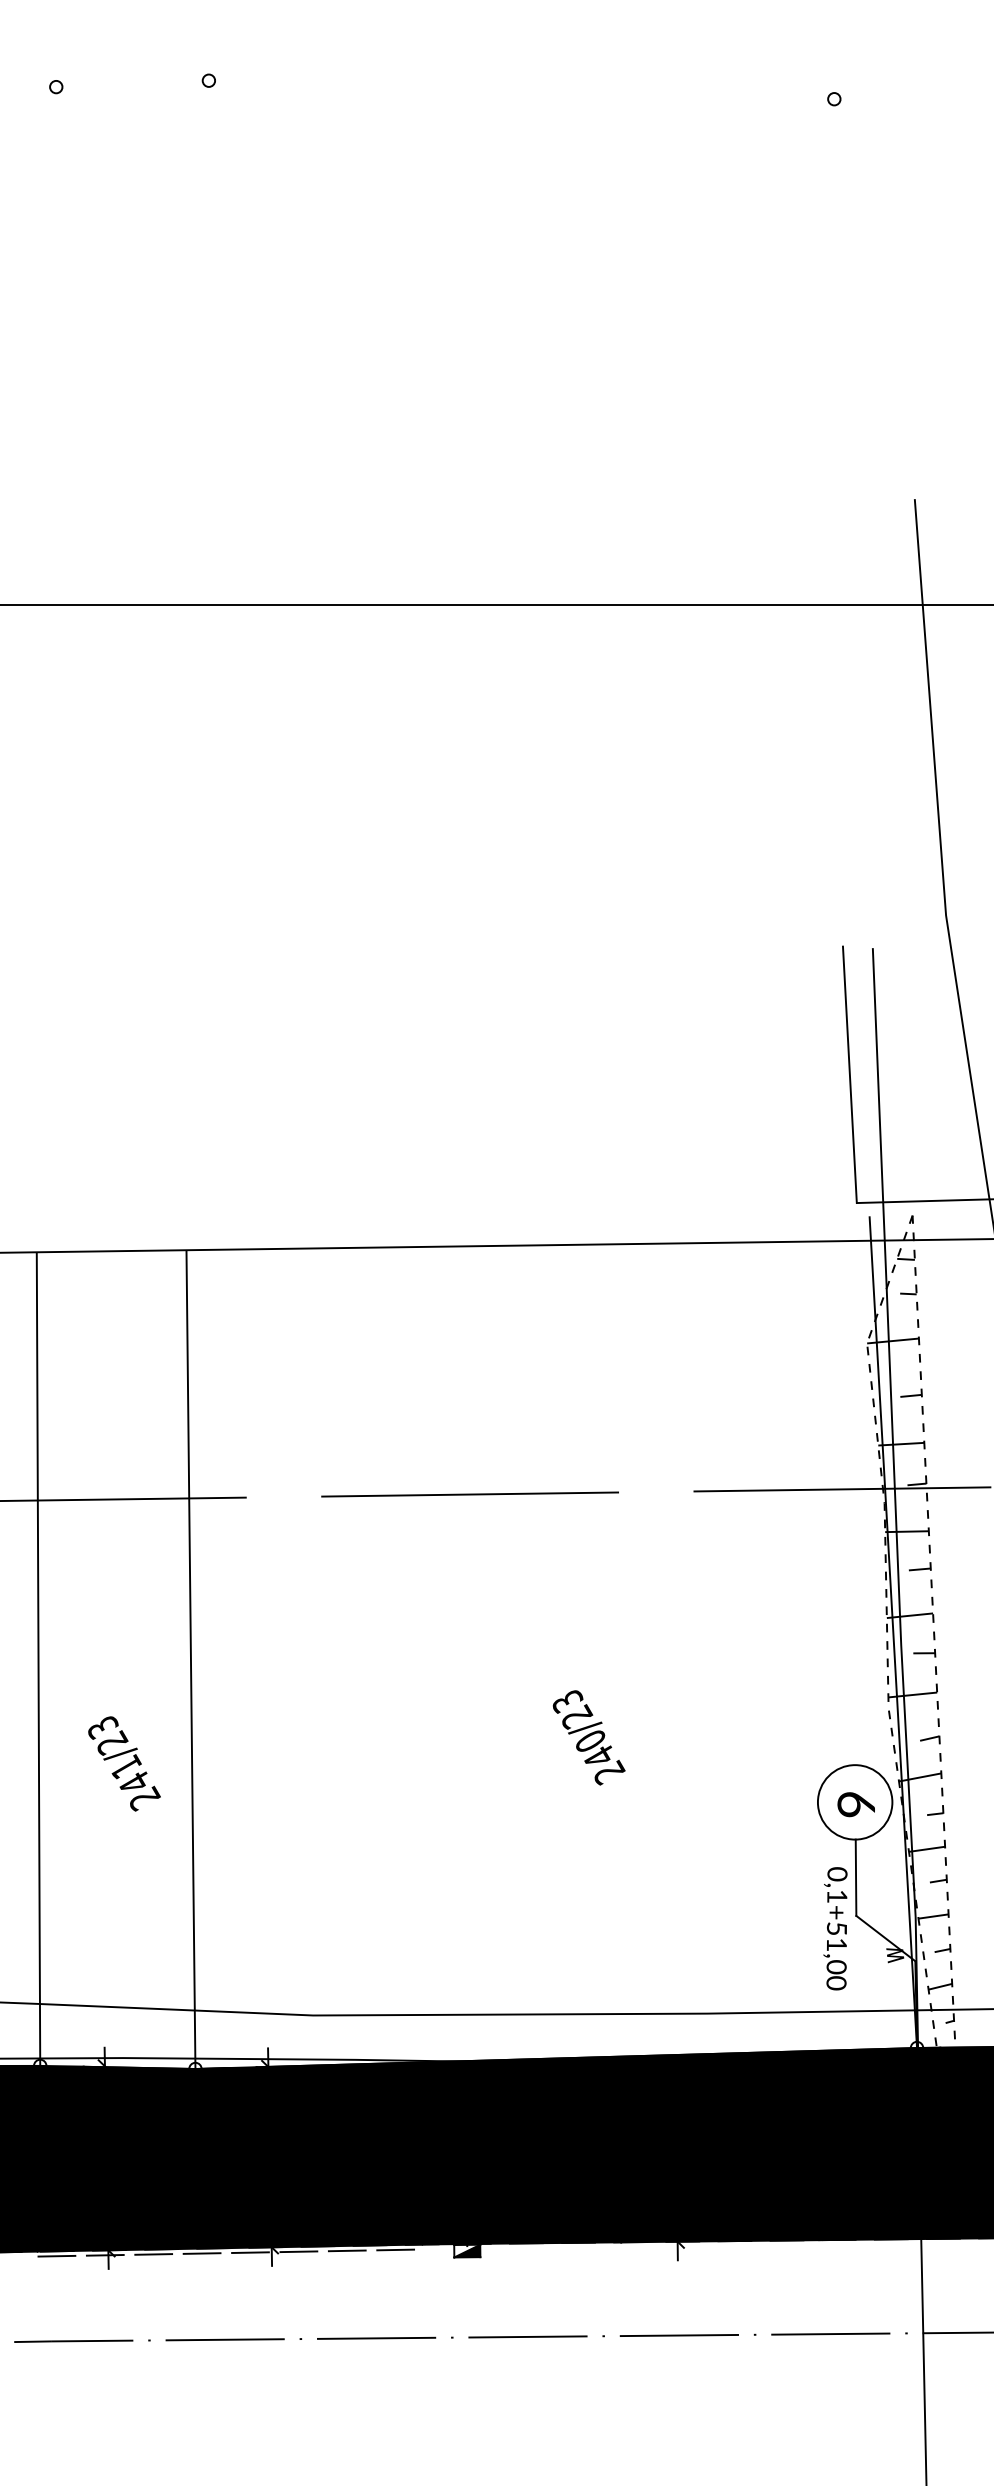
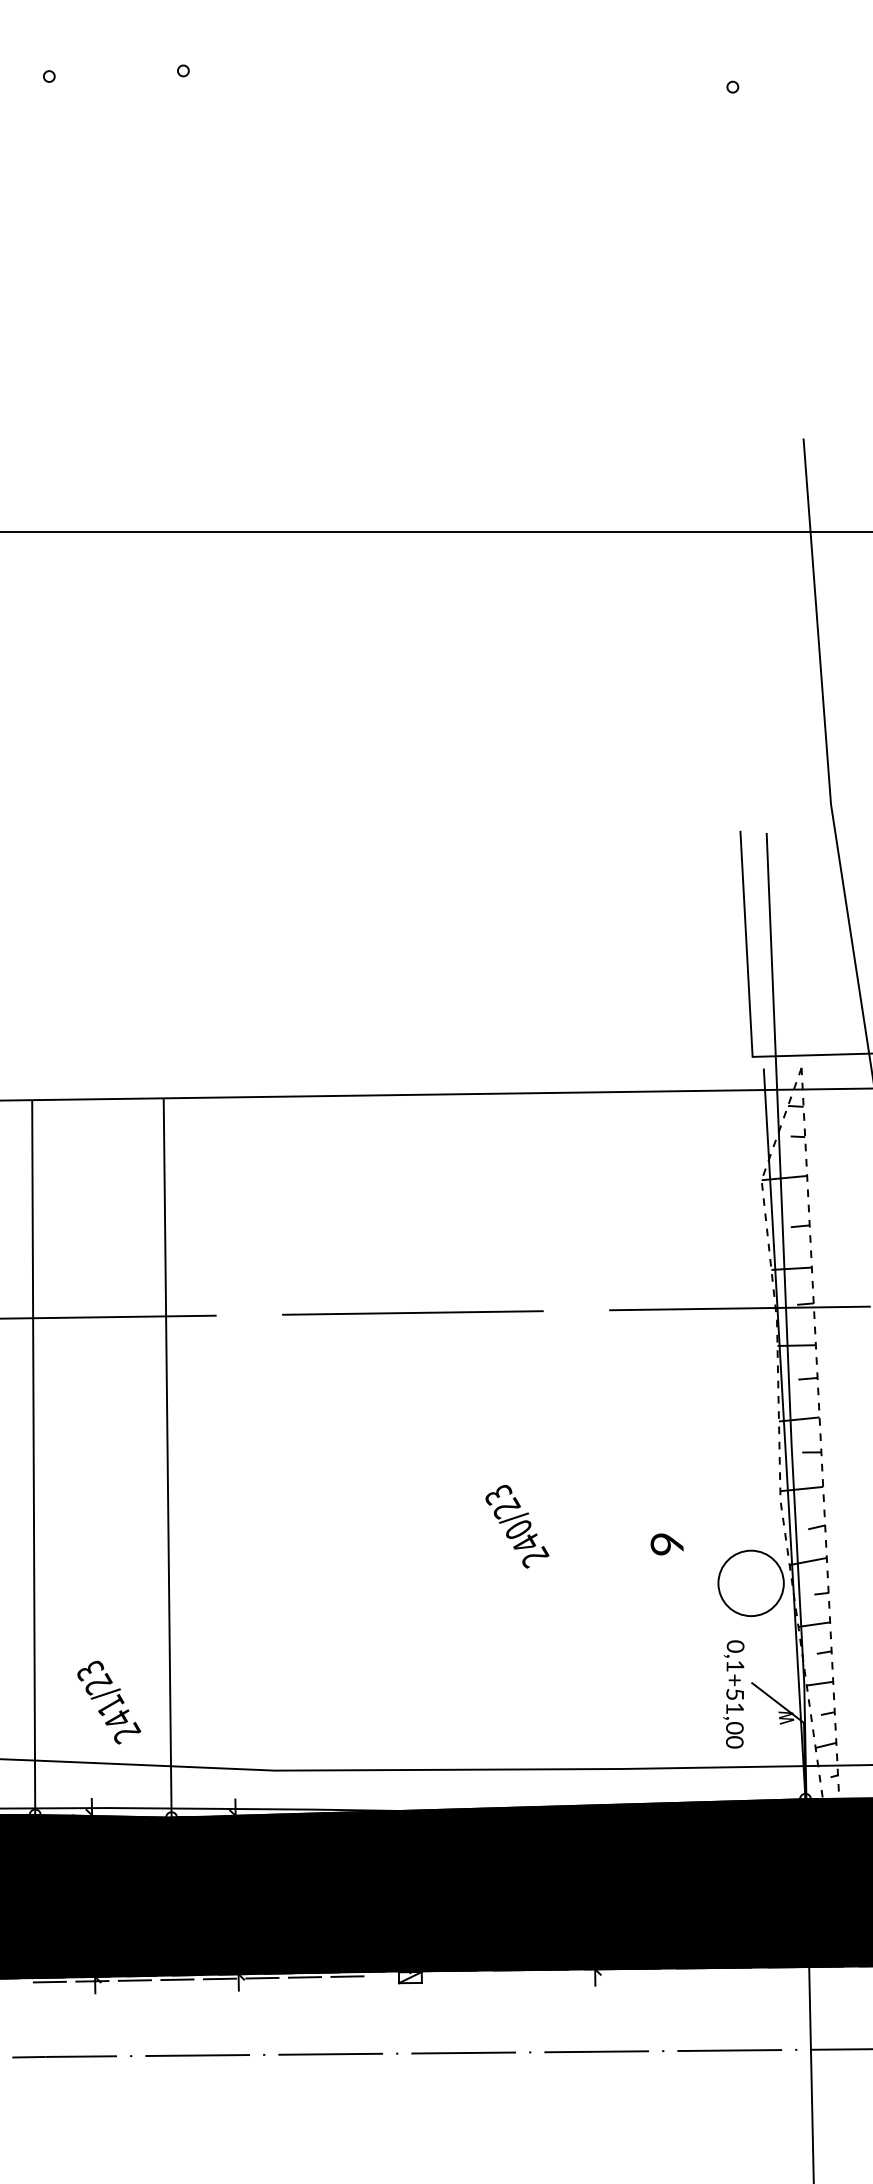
text: (124, 1763) -> (109, 1702), moved
text: (855, 1804) -> (666, 1544), moved
line: (855, 1877) -> (751, 1649), removed
fill: (467, 2250) -> (410, 1977), removed

